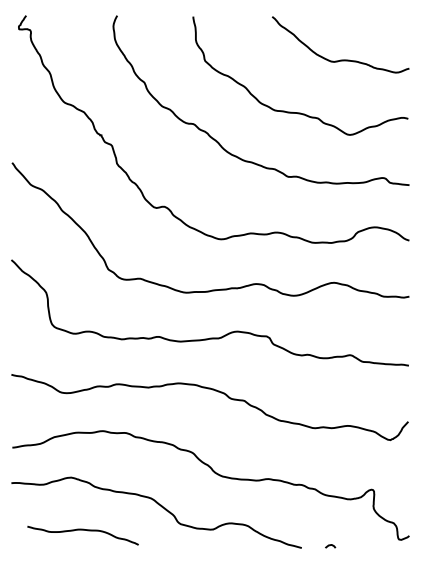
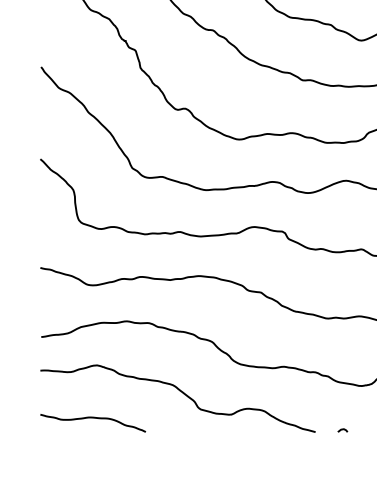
curve: (82, 530) -> (92, 418), moved

